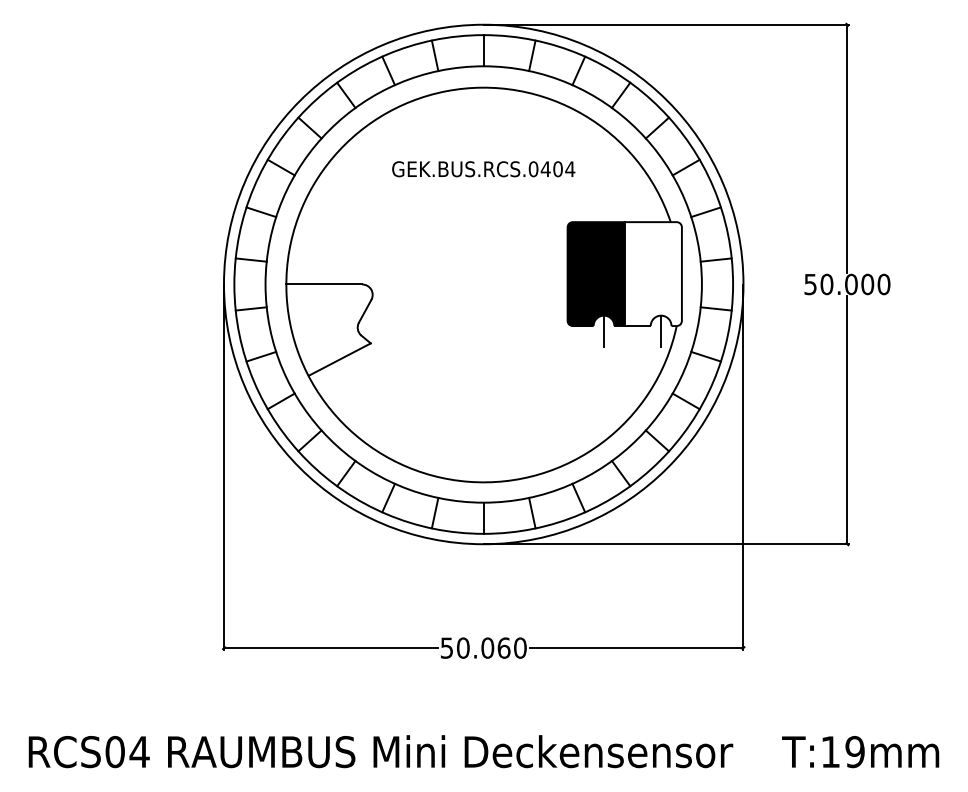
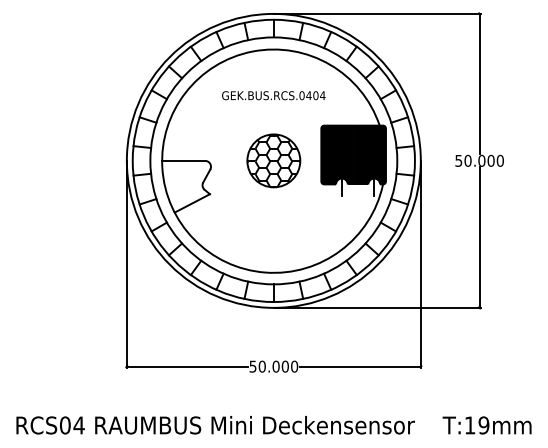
fill: (652, 273) -> (369, 154), added
part: (483, 283) -> (273, 160), added
text: (504, 647) -> (285, 366), 50.060 -> 50.000

